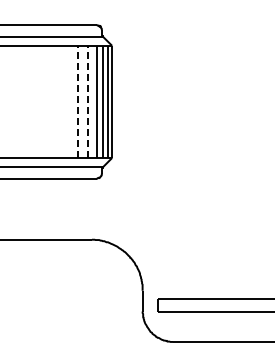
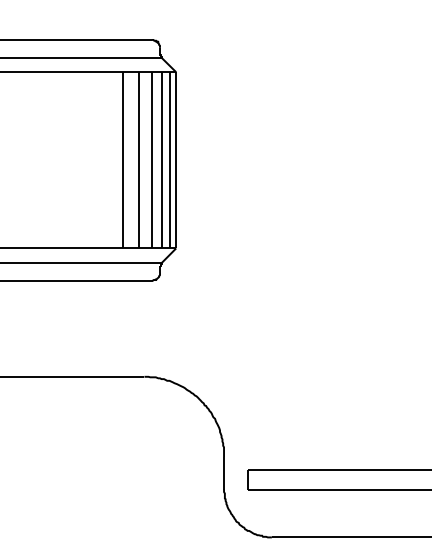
line: (78, 101) -> (123, 159), dashed -> solid
line: (88, 101) -> (139, 159), dashed -> solid

